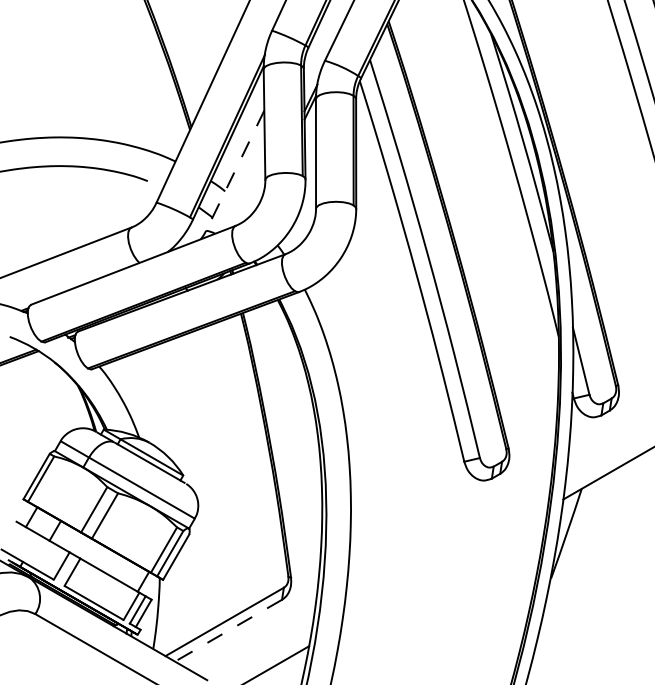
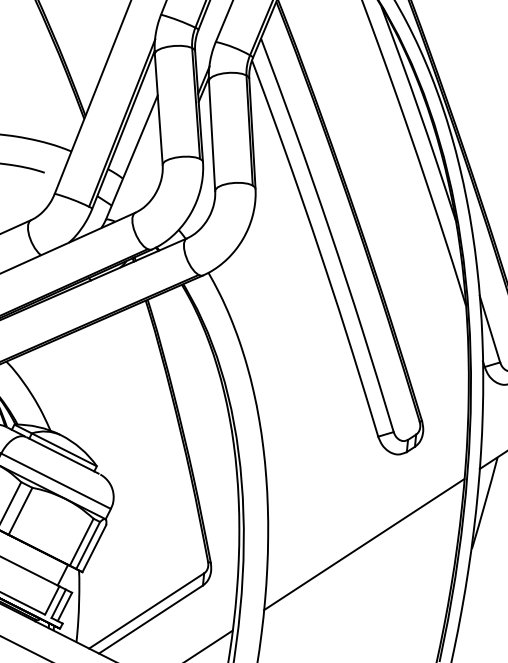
line: (235, 170) -> (132, 157), dashed -> solid
line: (444, 567) -> (364, 543), added
line: (228, 630) -> (150, 619), dashed -> solid

